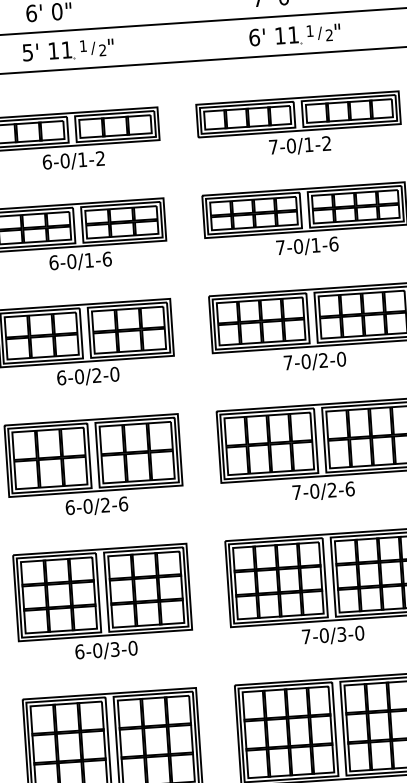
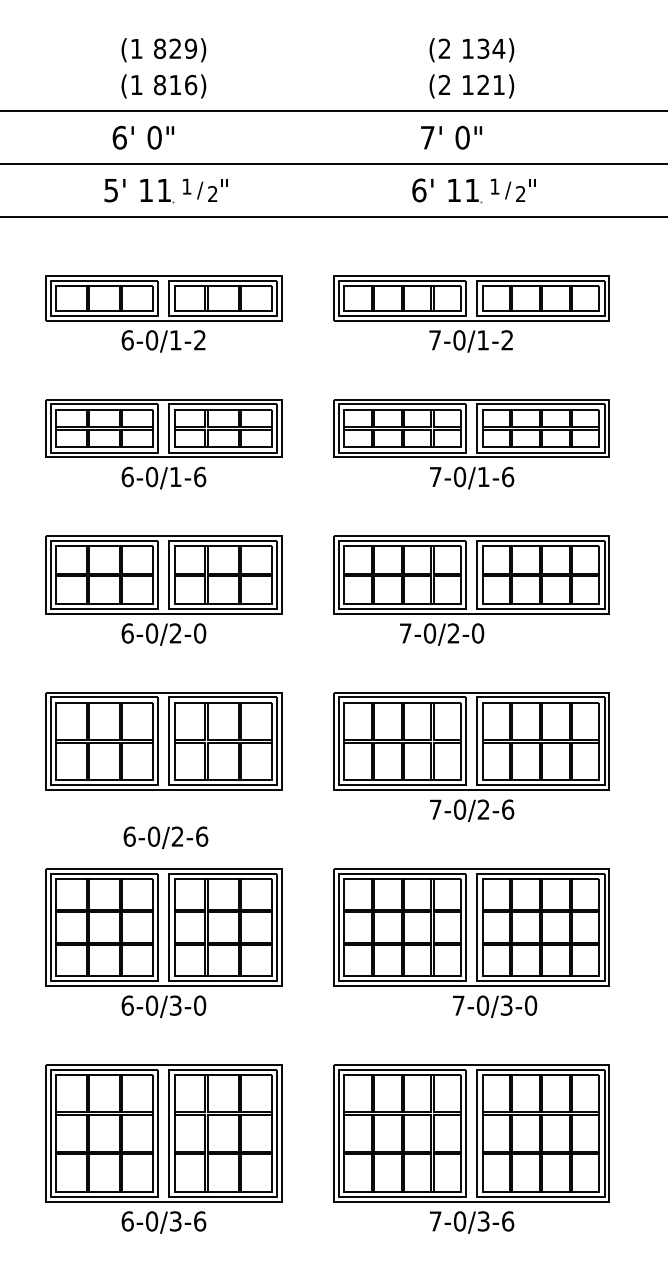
text: (315, 361) -> (442, 634), moved
text: (96, 506) -> (165, 837), moved
text: (333, 635) -> (495, 1006), moved

